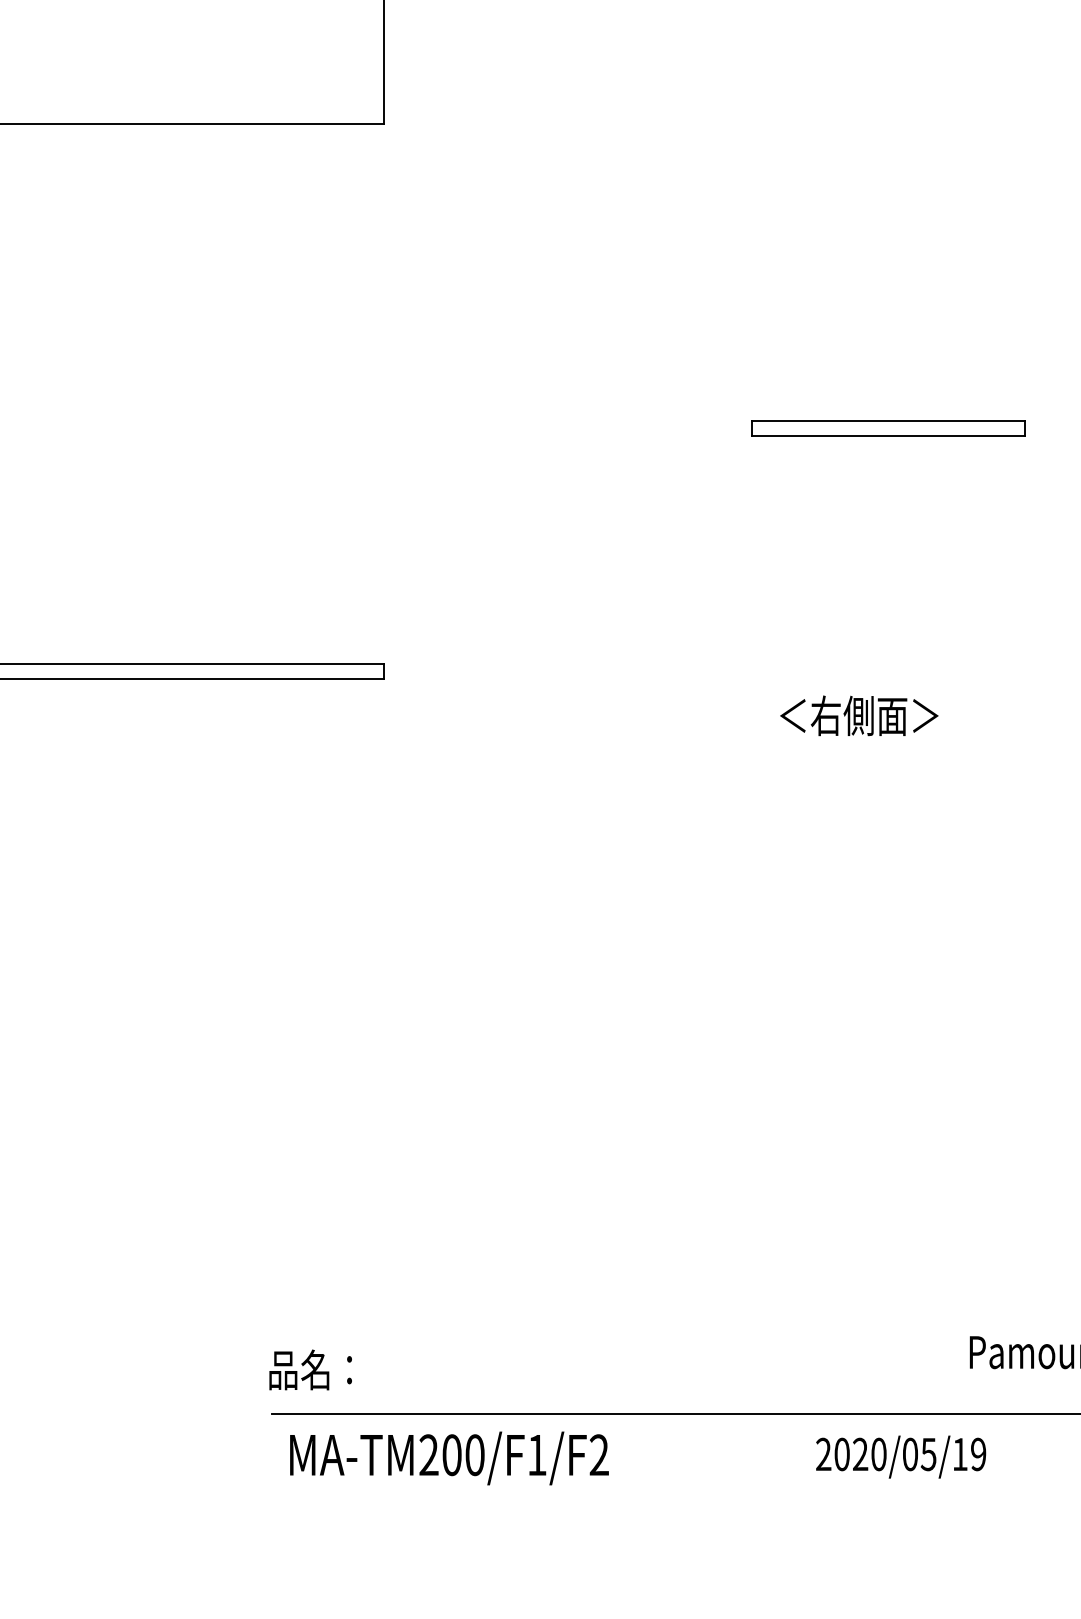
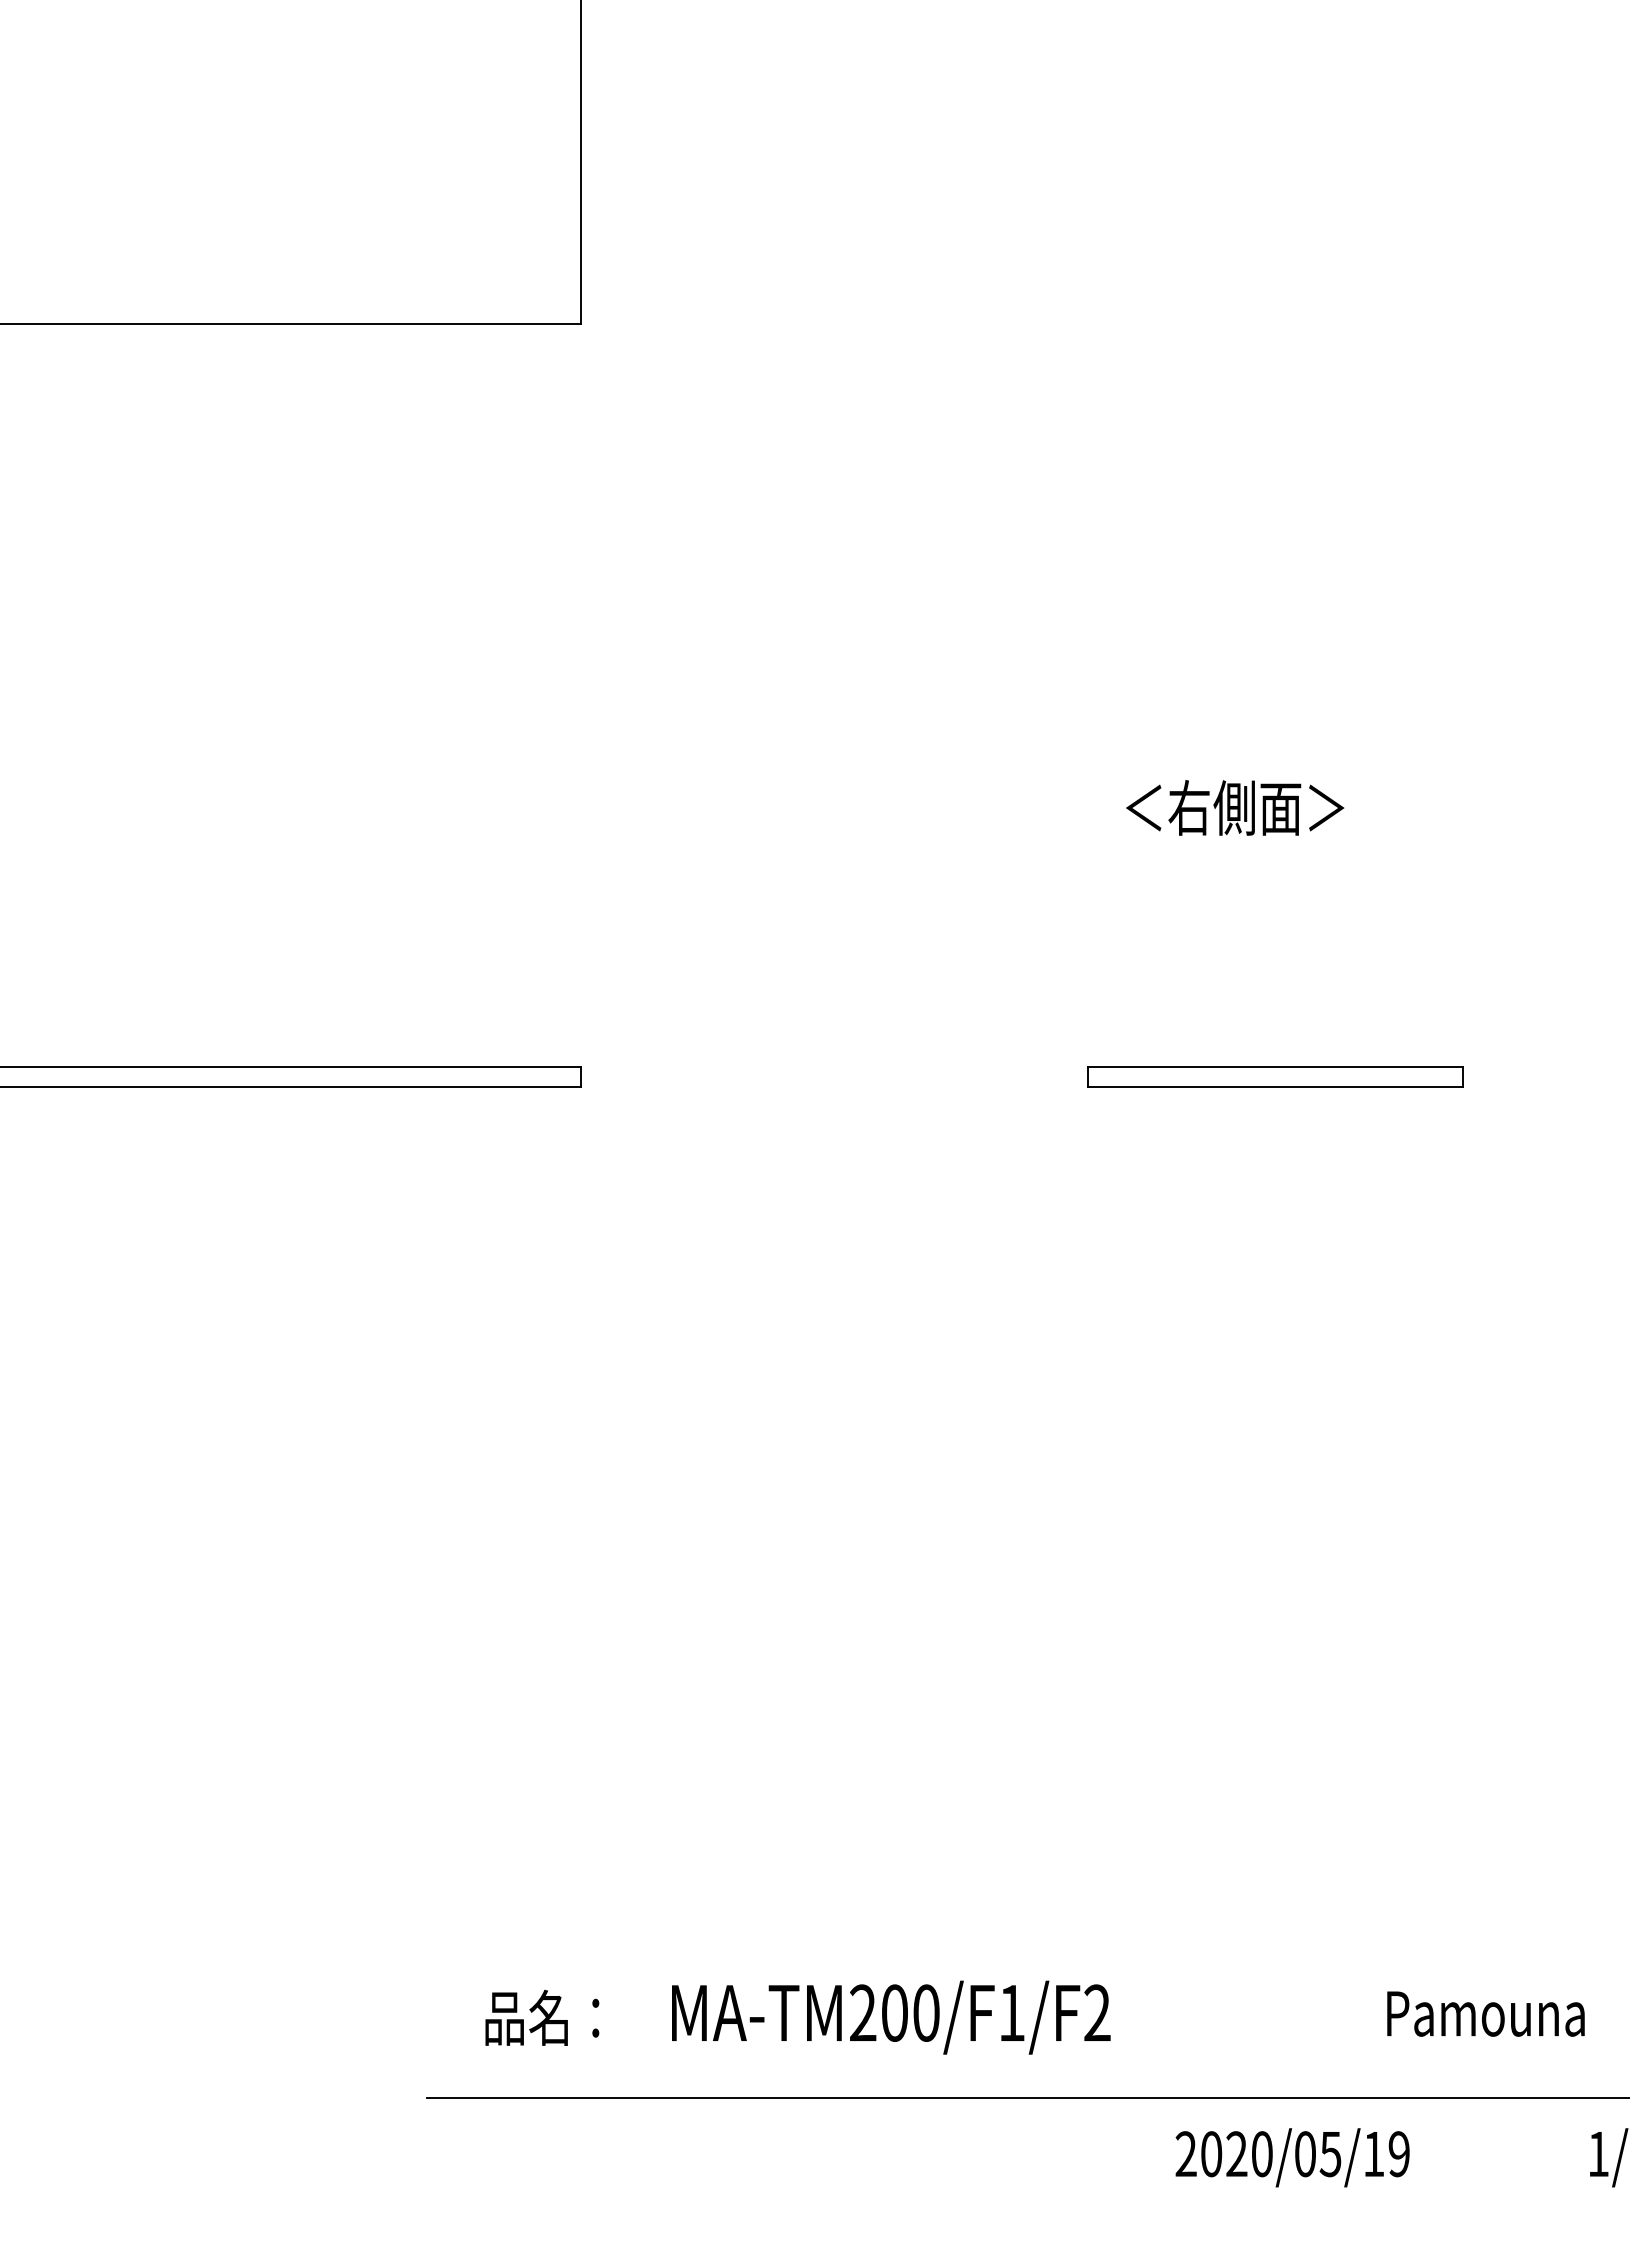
part: (888, 427) -> (1275, 1076), moved
text: (859, 715) -> (1235, 807), moved
text: (310, 1369) -> (542, 2017), moved
text: (449, 1458) -> (891, 2017), moved

